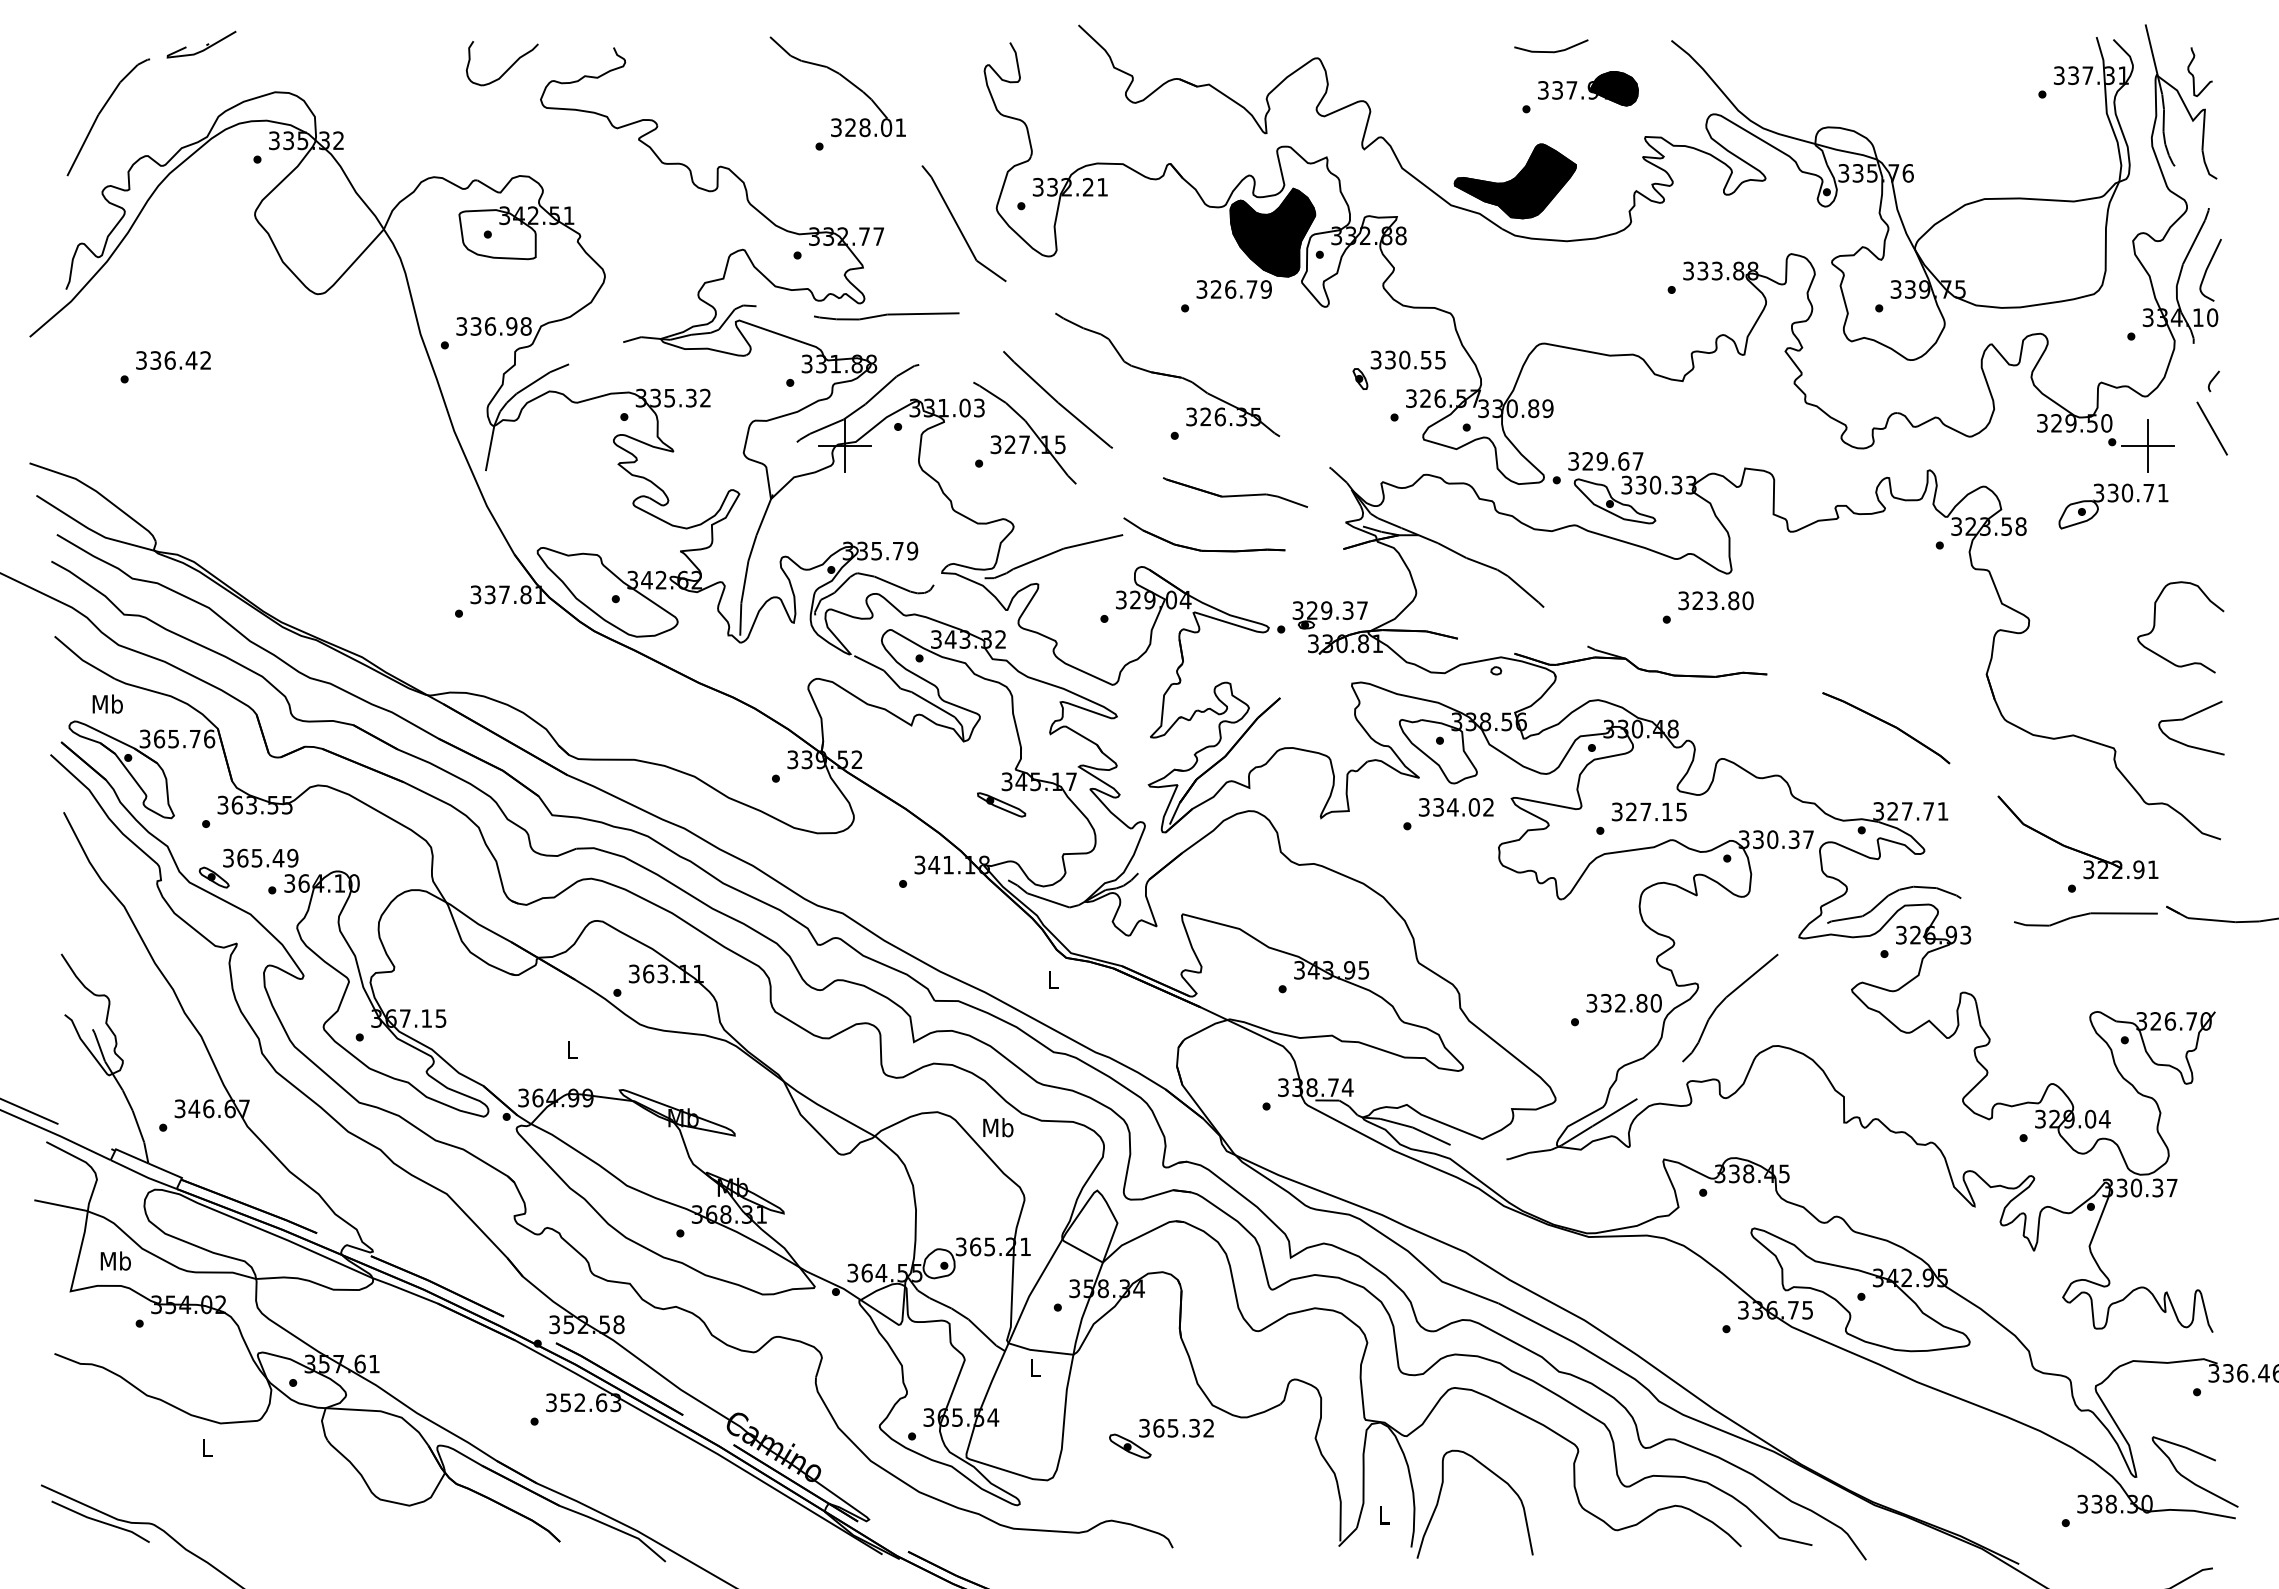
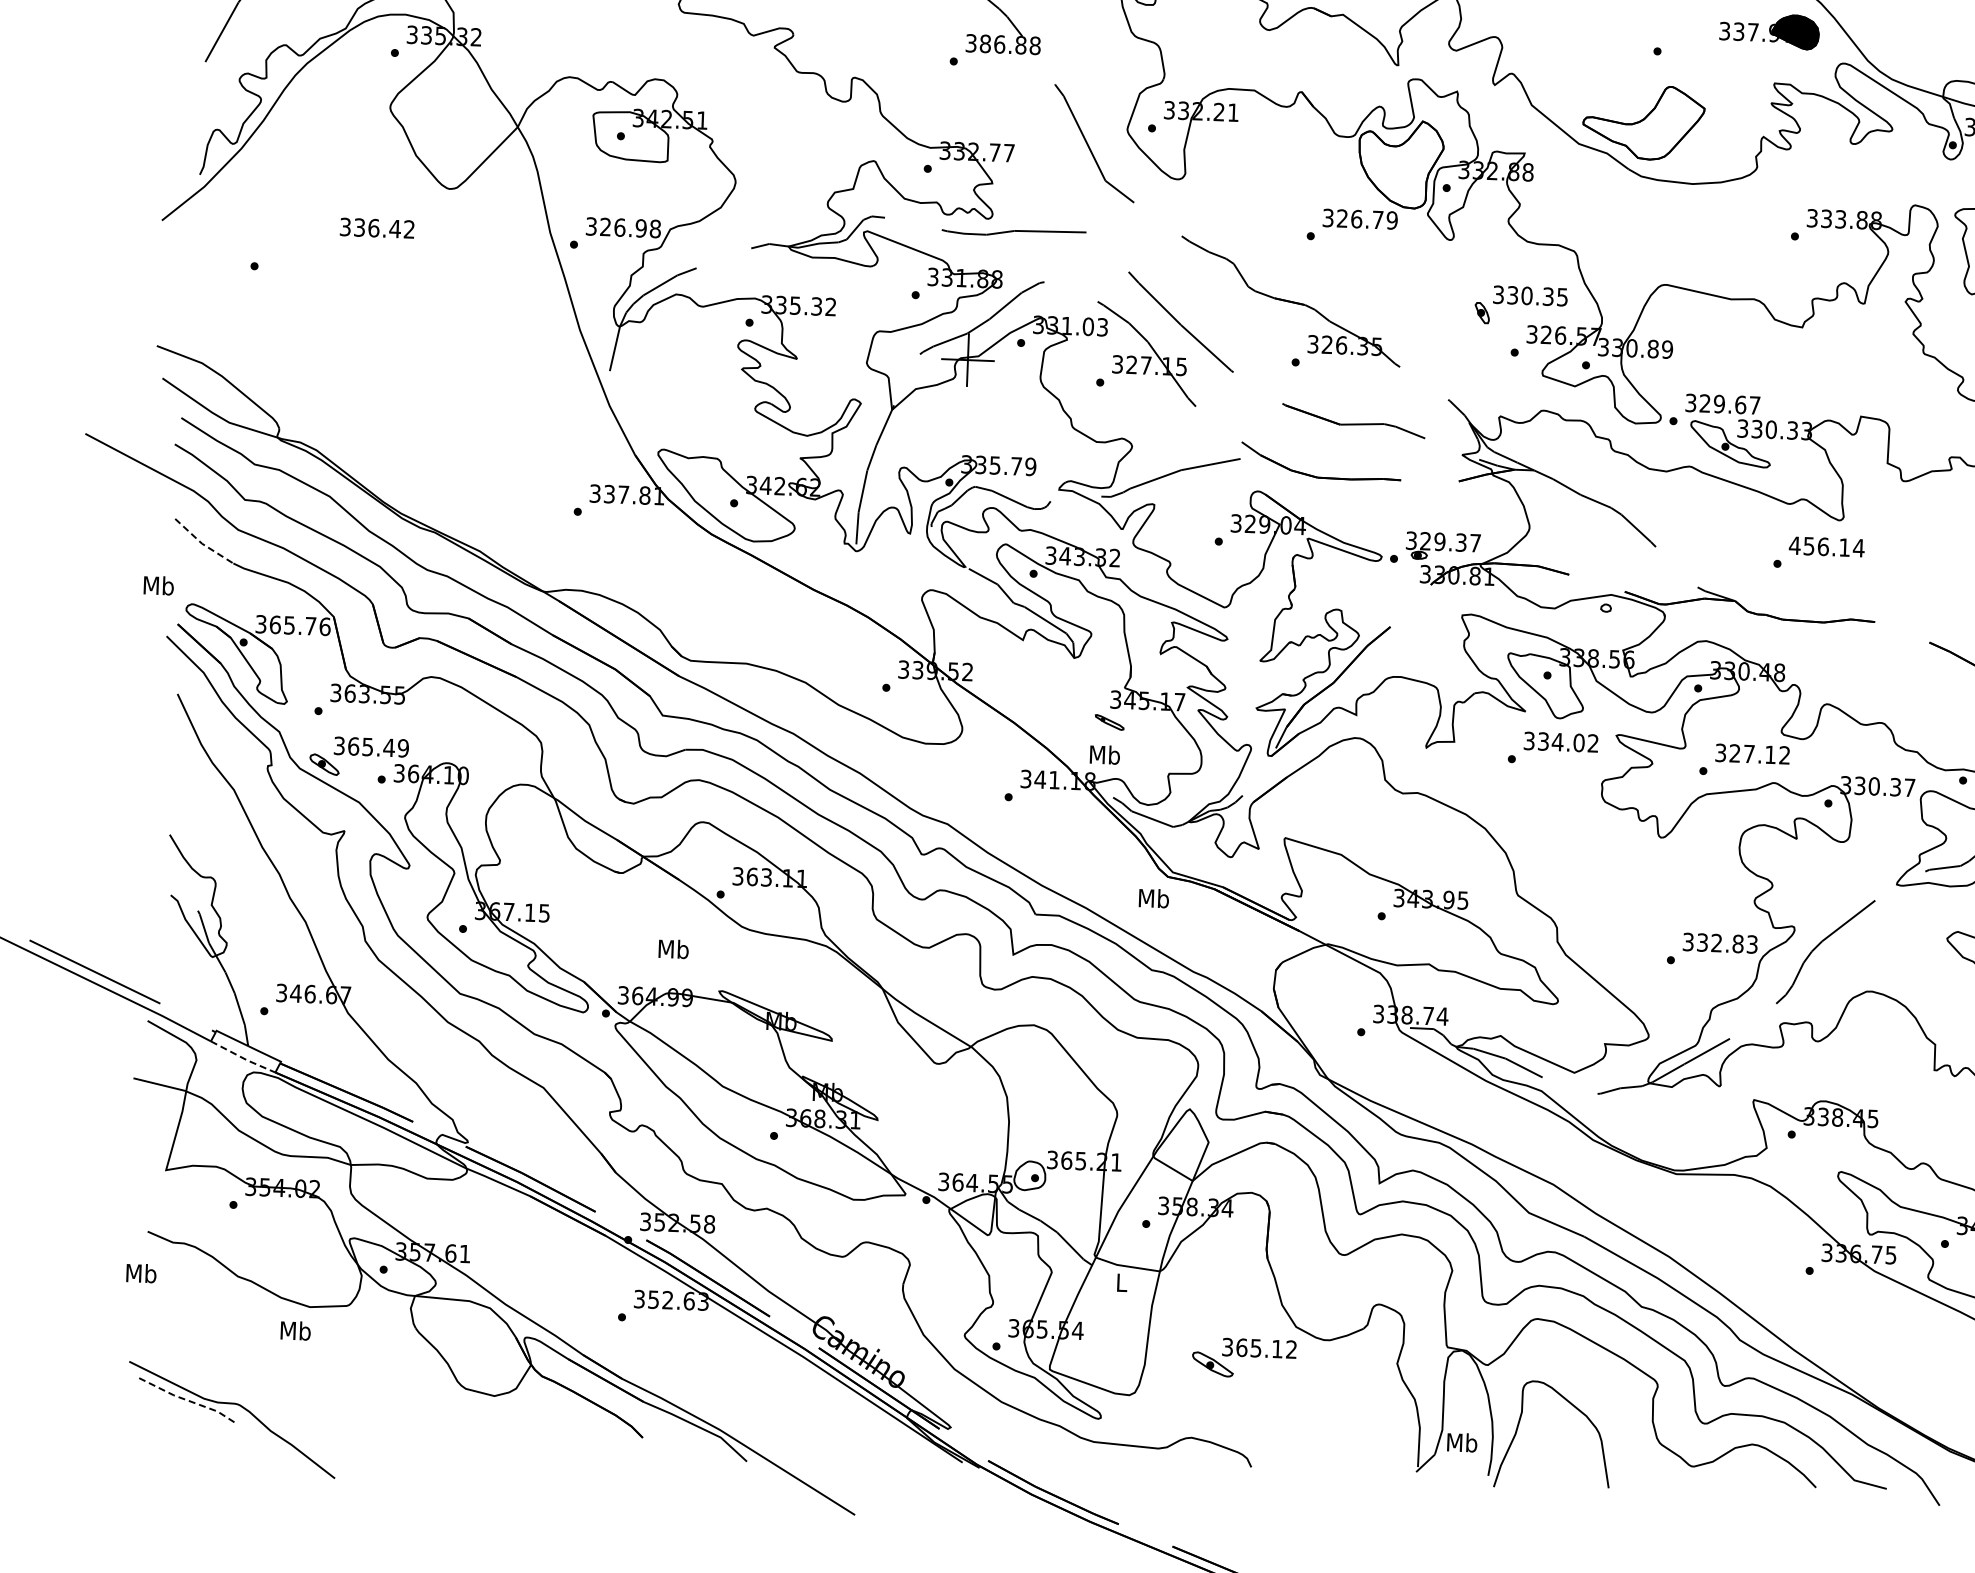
part: (1588, 88) -> (1769, 31), moved
text: (875, 127) -> (1010, 44), 328.01 -> 386.88
fill: (1514, 181) -> (1642, 122), removed
fill: (1272, 232) -> (1400, 164), removed
text: (475, 326) -> (605, 227), 336.98 -> 326.98
text: (1426, 359) -> (1548, 296), 330.55 -> 330.35
text: (173, 360) -> (377, 228), moved
text: (1715, 600) -> (1826, 546), 323.80 -> 456.14
line: (82, 660) -> (201, 543), solid -> dashed
text: (107, 703) -> (158, 585), moved
part: (1001, 804) -> (1109, 722), size x0.6
text: (1681, 811) -> (1784, 754), 327.15 -> 327.12
text: (1053, 979) -> (1154, 897), L -> Mb
text: (1655, 1003) -> (1751, 944), 332.80 -> 332.83
text: (572, 1049) -> (673, 949), L -> Mb
text: (998, 1127) -> (1105, 754), moved
line: (143, 1175) -> (242, 1057), solid -> dashed
text: (115, 1260) -> (141, 1272), moved
text: (1194, 1427) -> (1277, 1348), 365.32 -> 365.12
text: (207, 1447) -> (296, 1330), L -> Mb
text: (1384, 1514) -> (1462, 1442), L -> Mb
line: (101, 1522) -> (187, 1401), solid -> dashed

